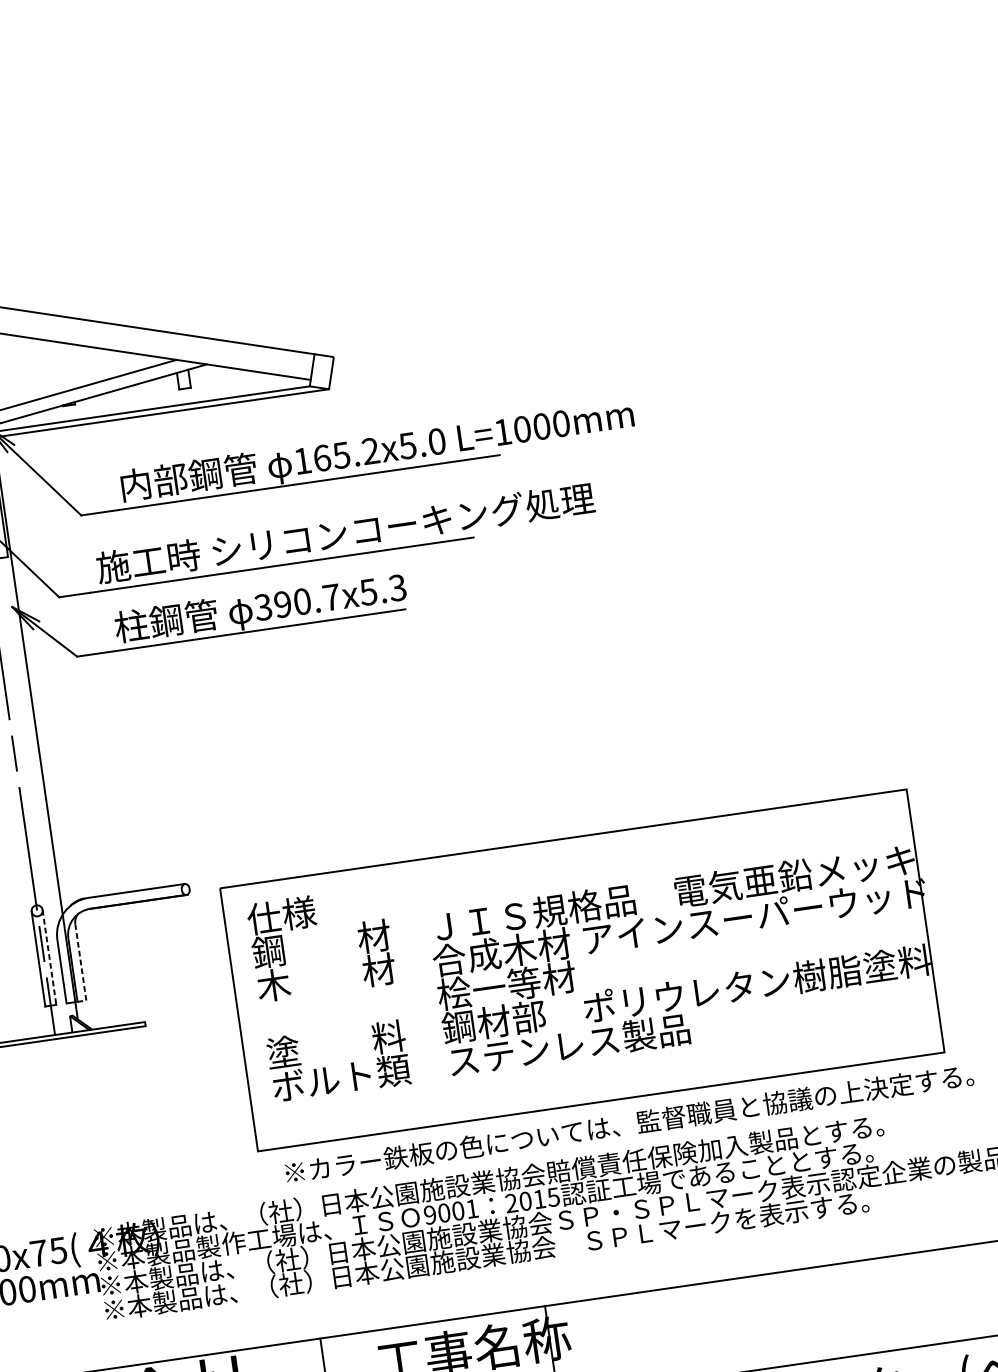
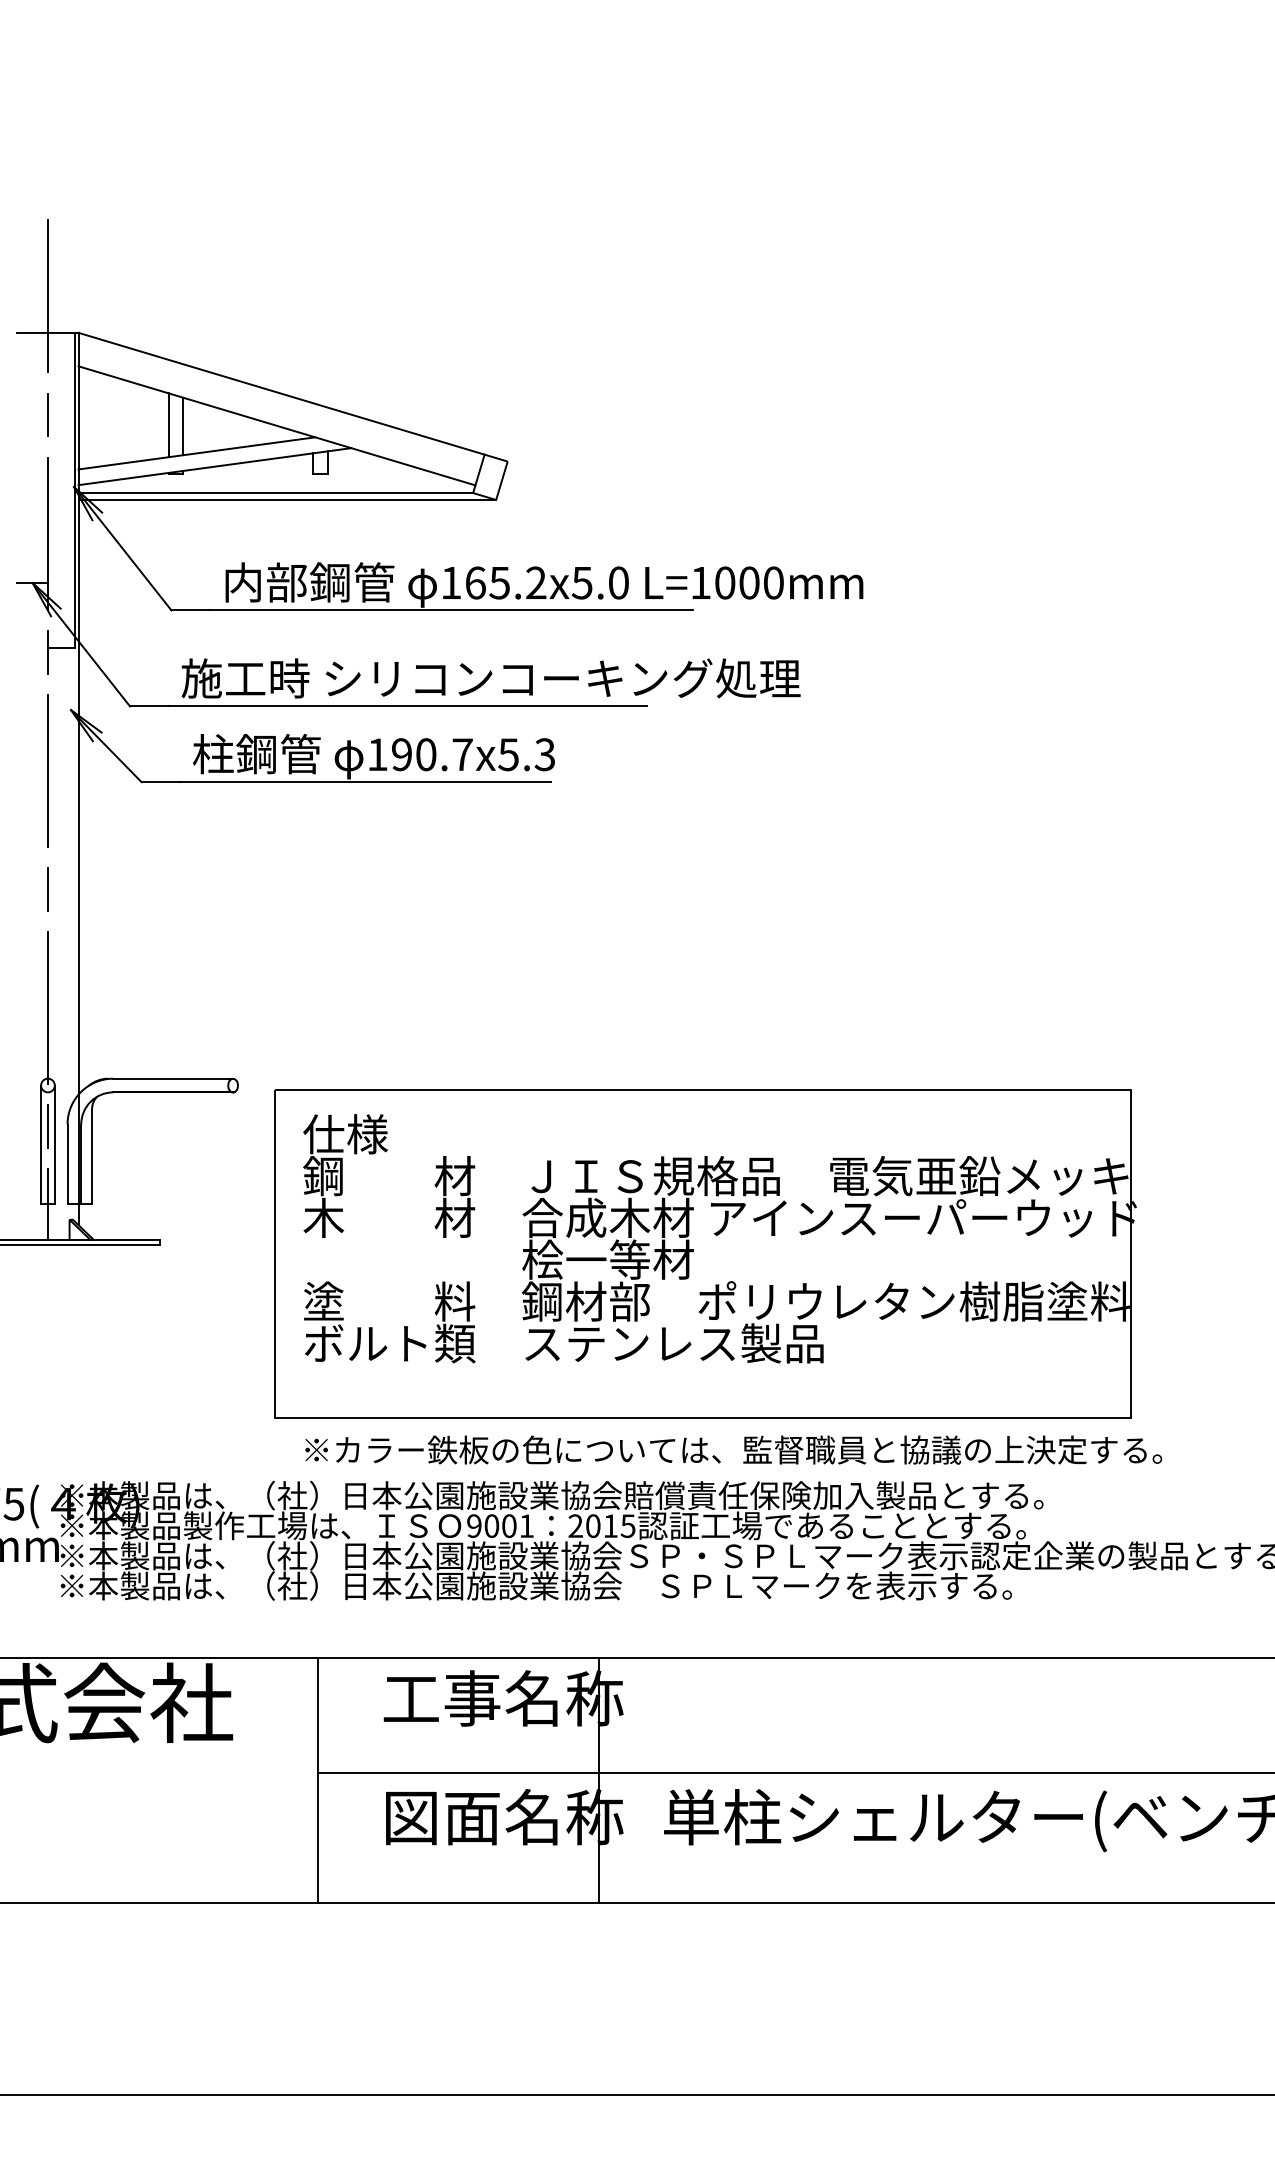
line: (69, 366) -> (183, 426), added
line: (58, 367) -> (169, 425), added
text: (263, 607) -> (377, 754), 390.7x5.3 -> 190.7x5.3
line: (49, 958) -> (54, 1145), dashed -> solid
line: (81, 967) -> (92, 1162), dashed -> solid

